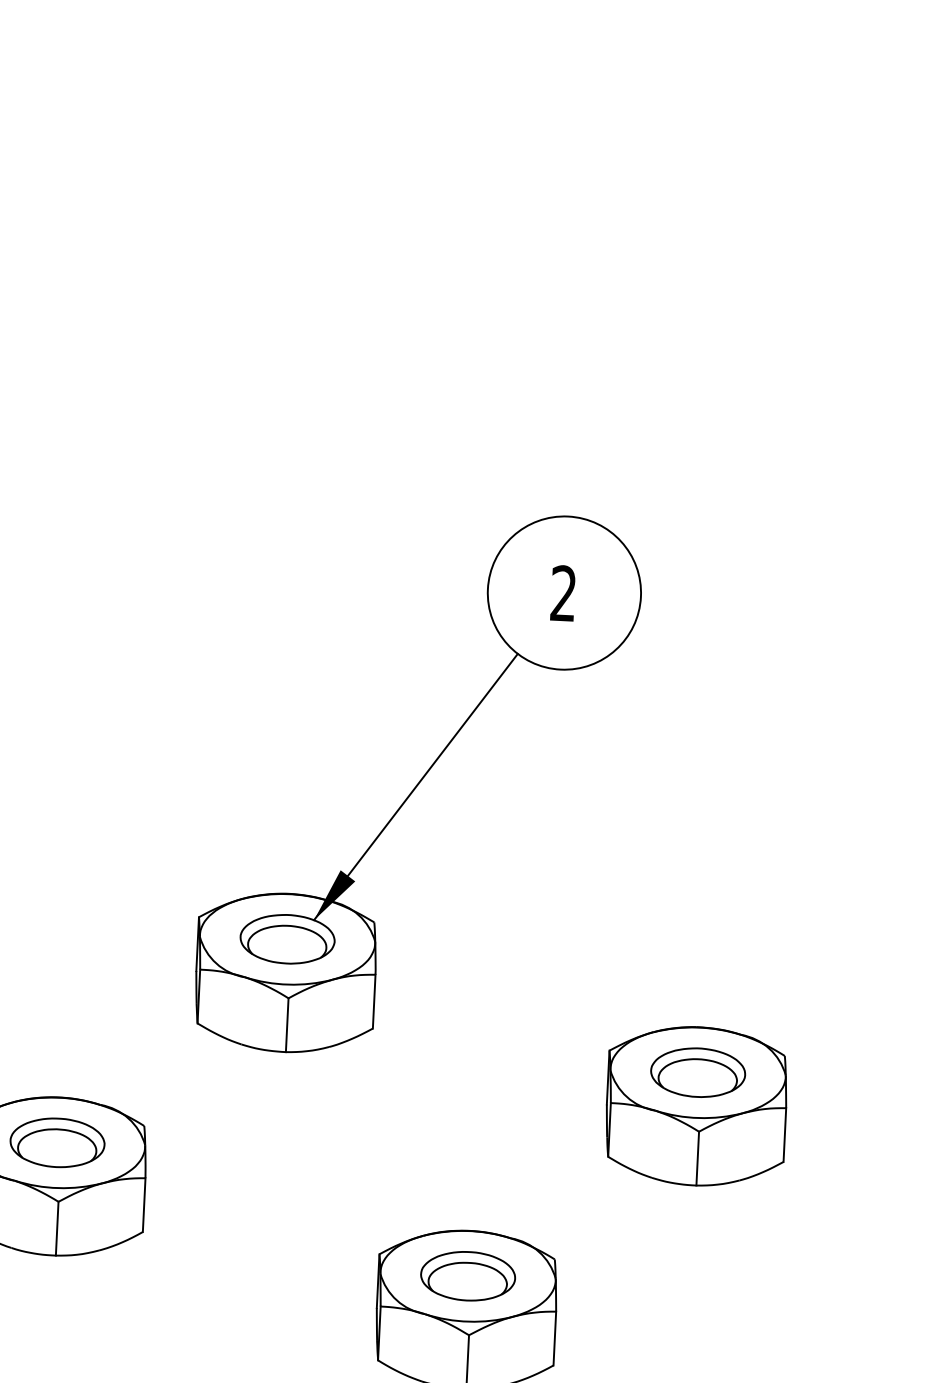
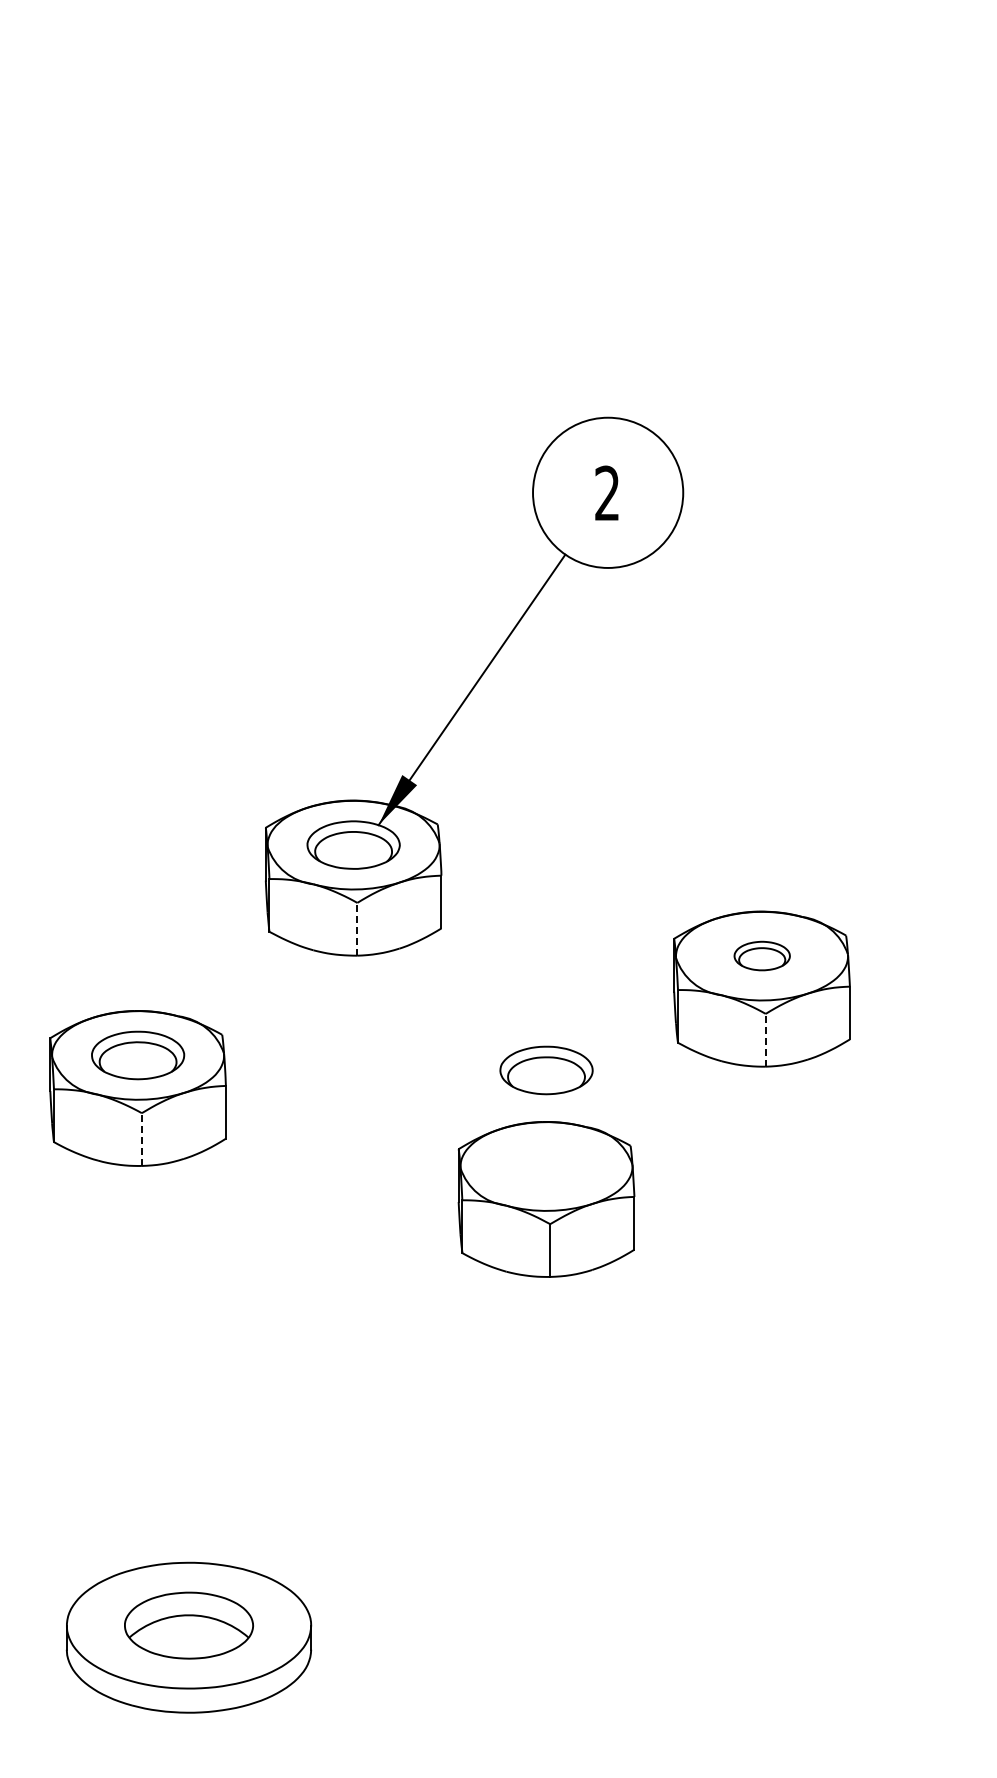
line: (287, 1024) -> (357, 928), solid -> dashed
part: (698, 1072) -> (762, 955), size x0.6
line: (697, 1157) -> (765, 1039), solid -> dashed
line: (56, 1228) -> (141, 1139), solid -> dashed
part: (468, 1276) -> (546, 1070), moved

